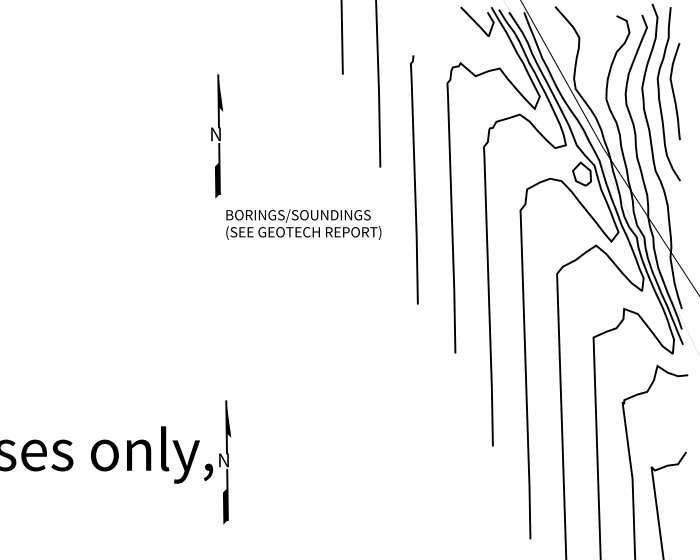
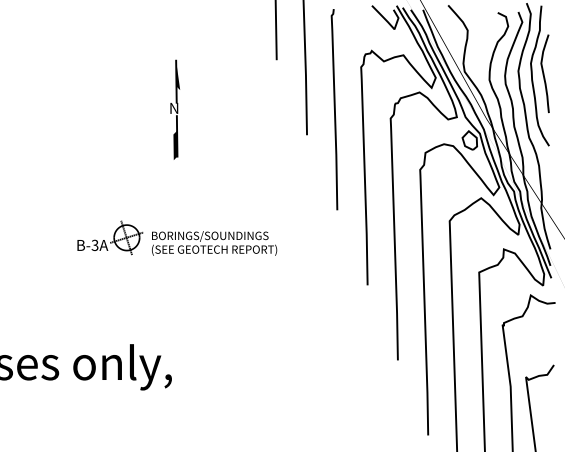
curve: (414, 179) -> (334, 109), moved
text: (303, 224) -> (214, 243), moved
part: (136, 294) -> (110, 237), added
part: (225, 462) -> (181, 373), removed

